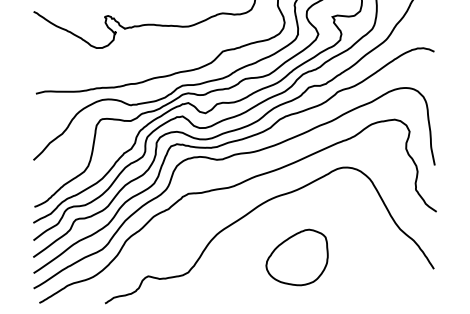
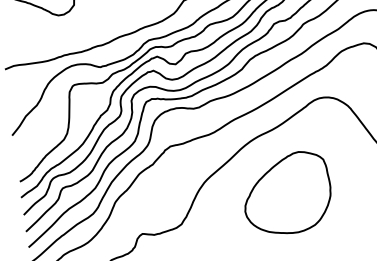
part: (296, 257) -> (286, 193), size x1.43

